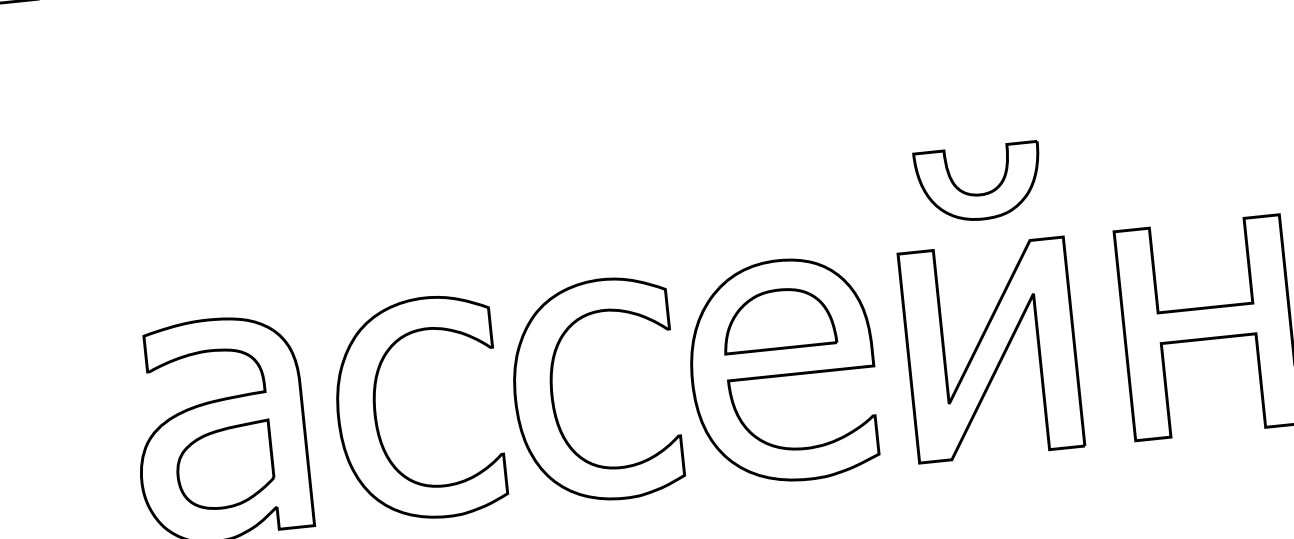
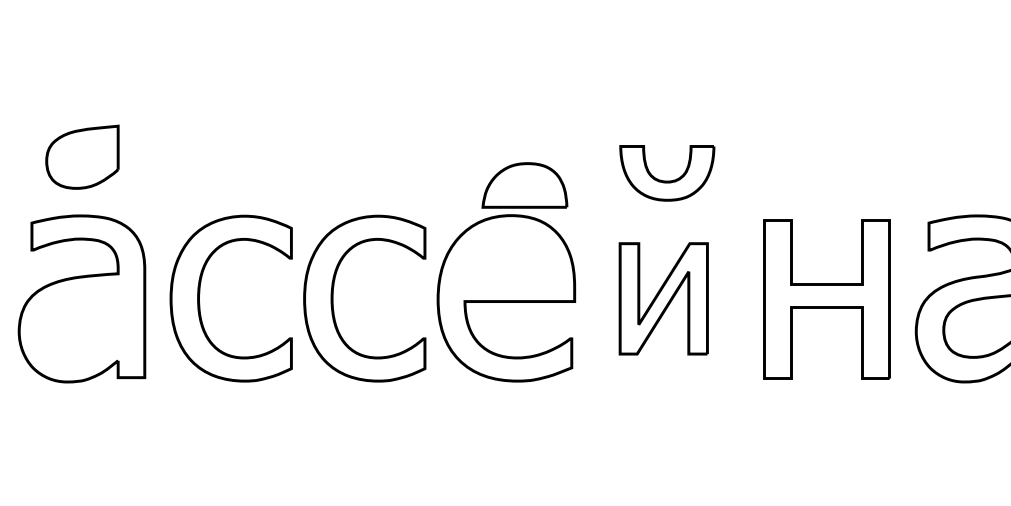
part: (777, 319) -> (524, 185), moved
part: (991, 349) -> (663, 298), size x0.7
part: (224, 465) -> (82, 156), moved

